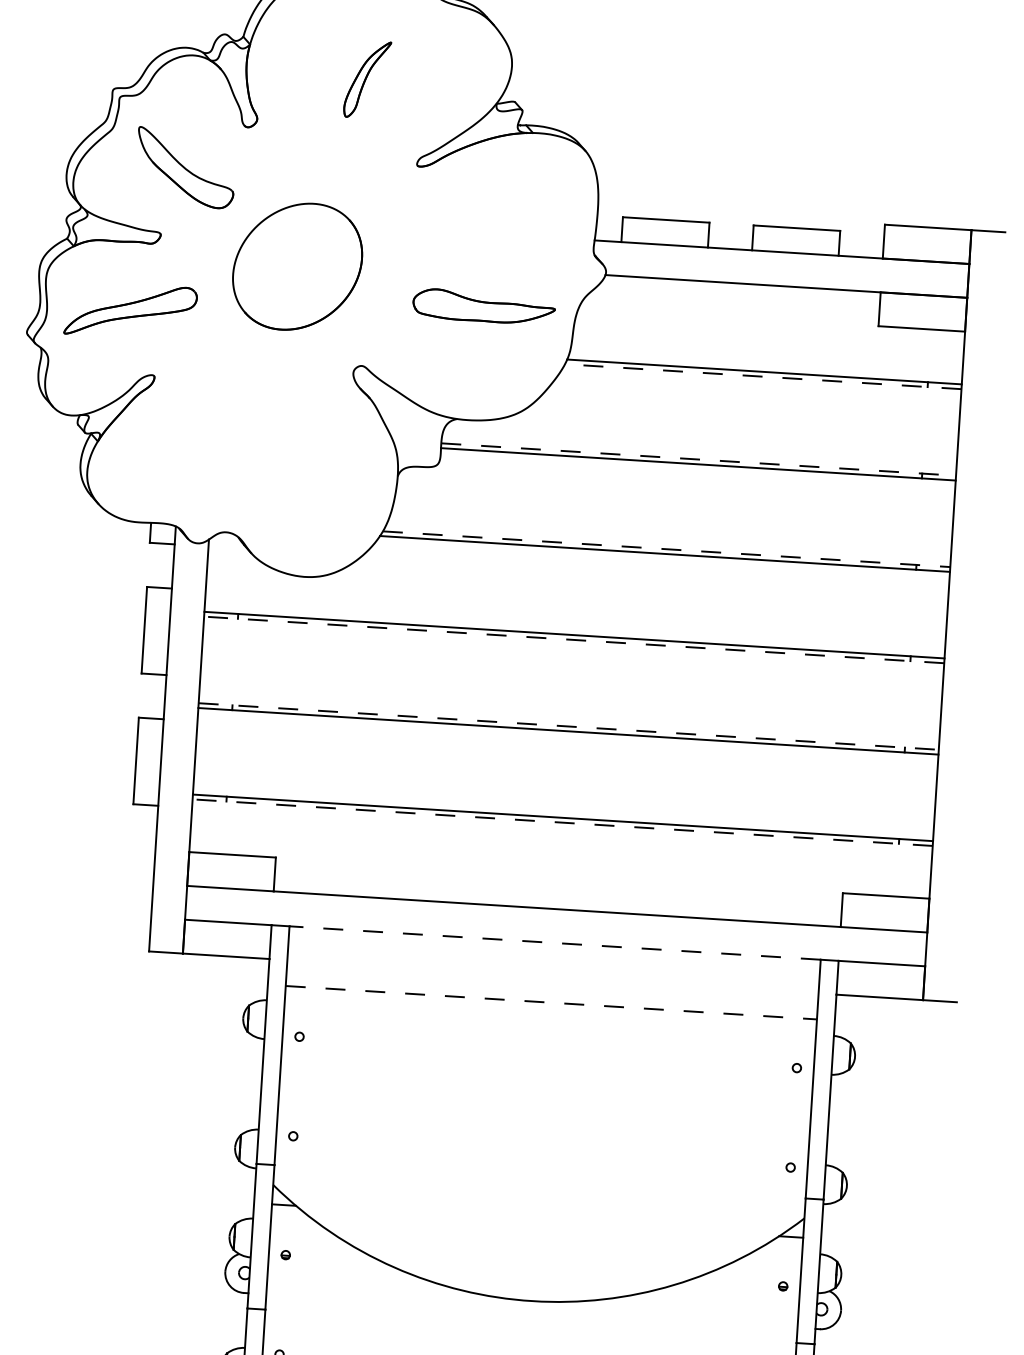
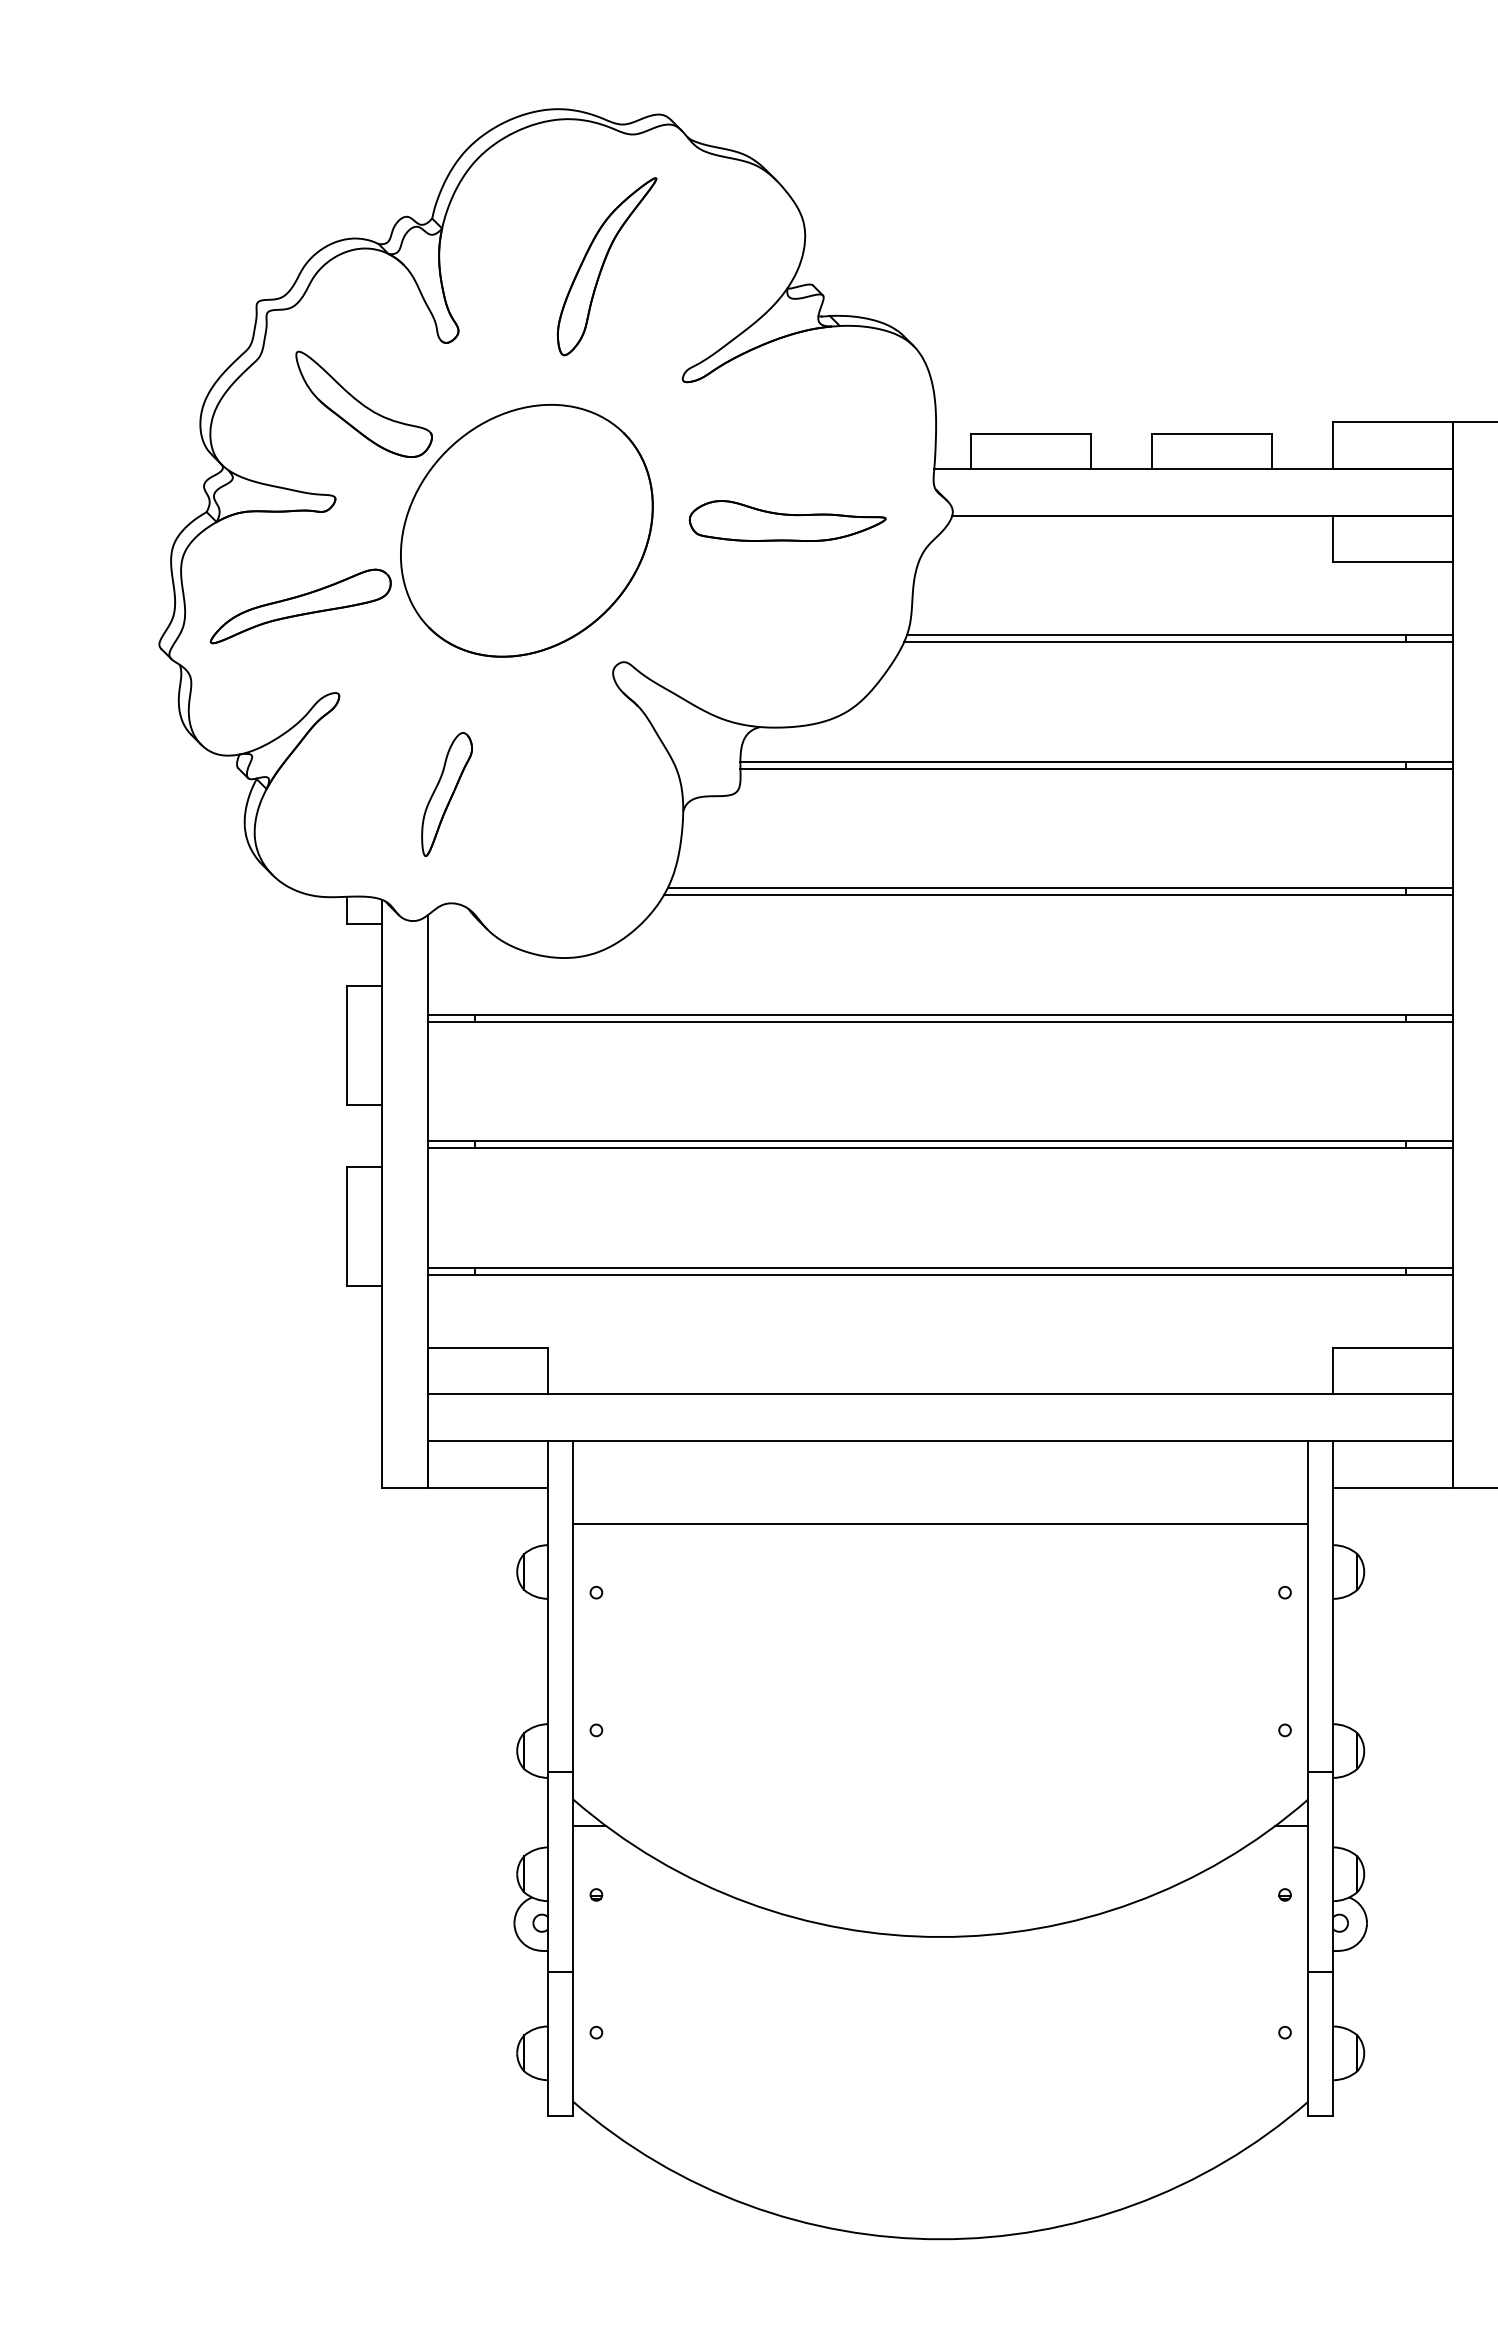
part: (367, 79) -> (606, 266), size x1.67
part: (297, 266) -> (526, 530), size x1.43
part: (484, 306) -> (787, 520), moved
line: (763, 376) -> (1178, 642), dashed -> solid
part: (227, 453) -> (446, 794), added
line: (699, 459) -> (1097, 761), dashed -> solid
line: (666, 549) -> (1060, 888), dashed -> solid
line: (574, 639) -> (940, 1021), dashed -> solid
line: (569, 726) -> (941, 1141), dashed -> solid
line: (562, 822) -> (940, 1274), dashed -> solid
line: (554, 943) -> (940, 1441), dashed -> solid
line: (551, 1002) -> (940, 1523), dashed -> solid

